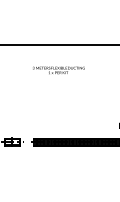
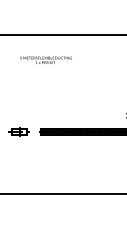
text: (58, 69) -> (45, 59), moved

